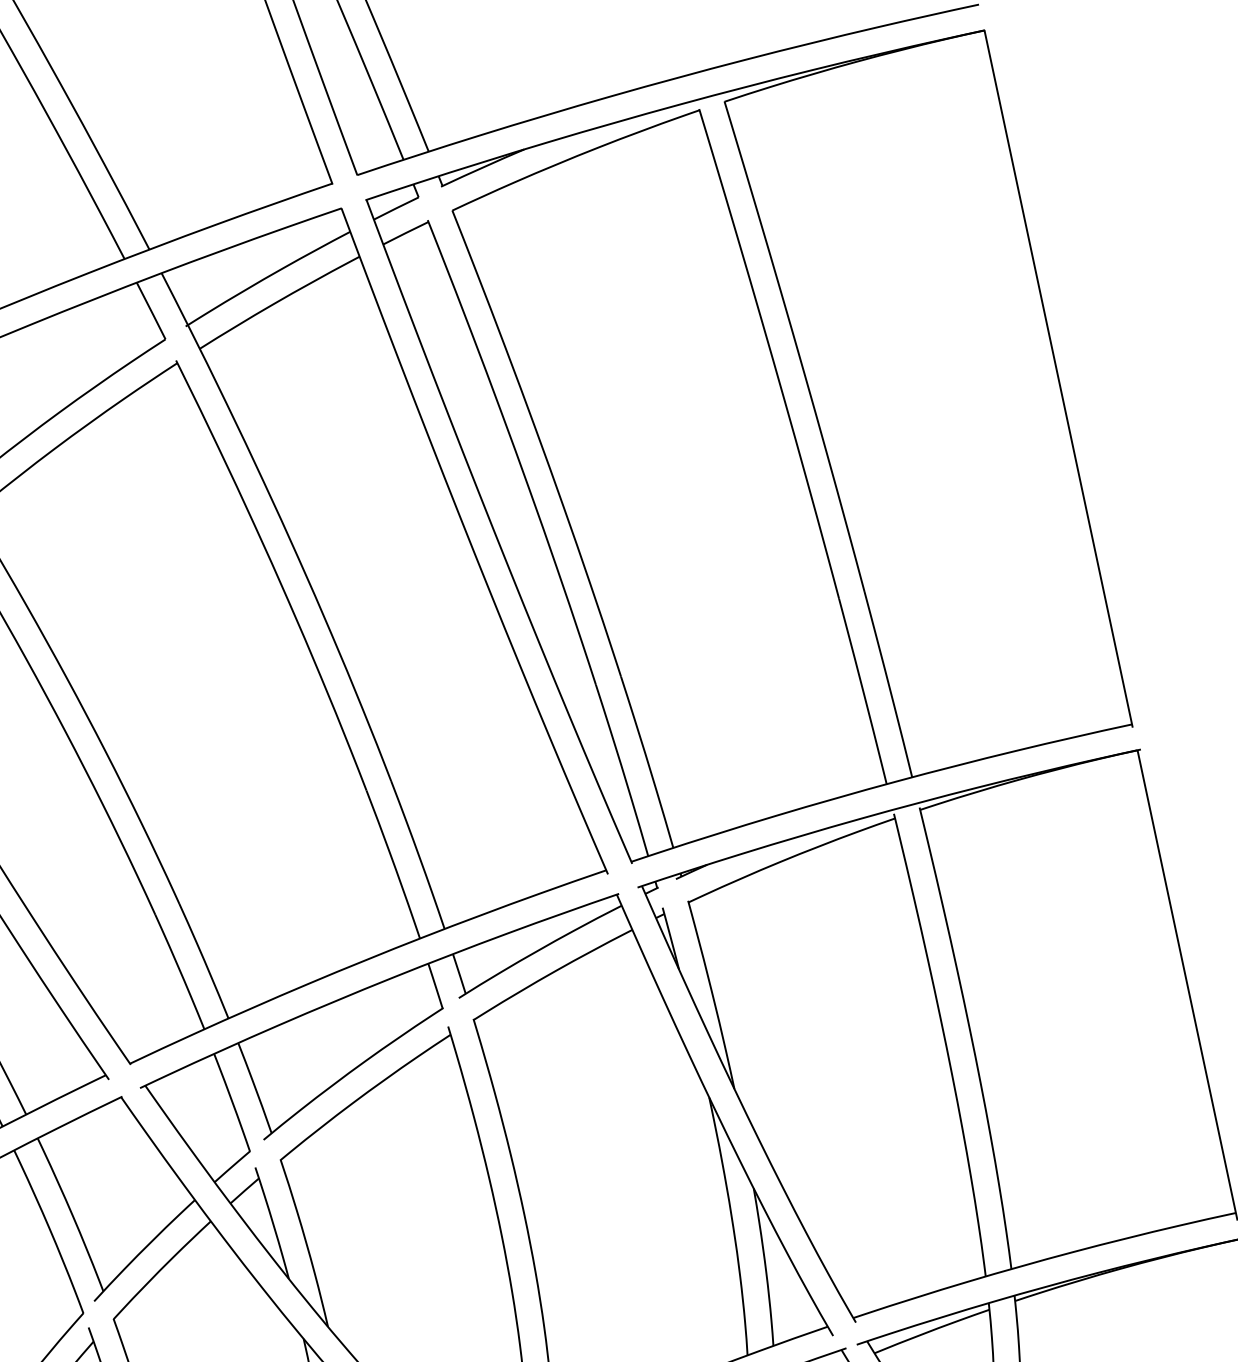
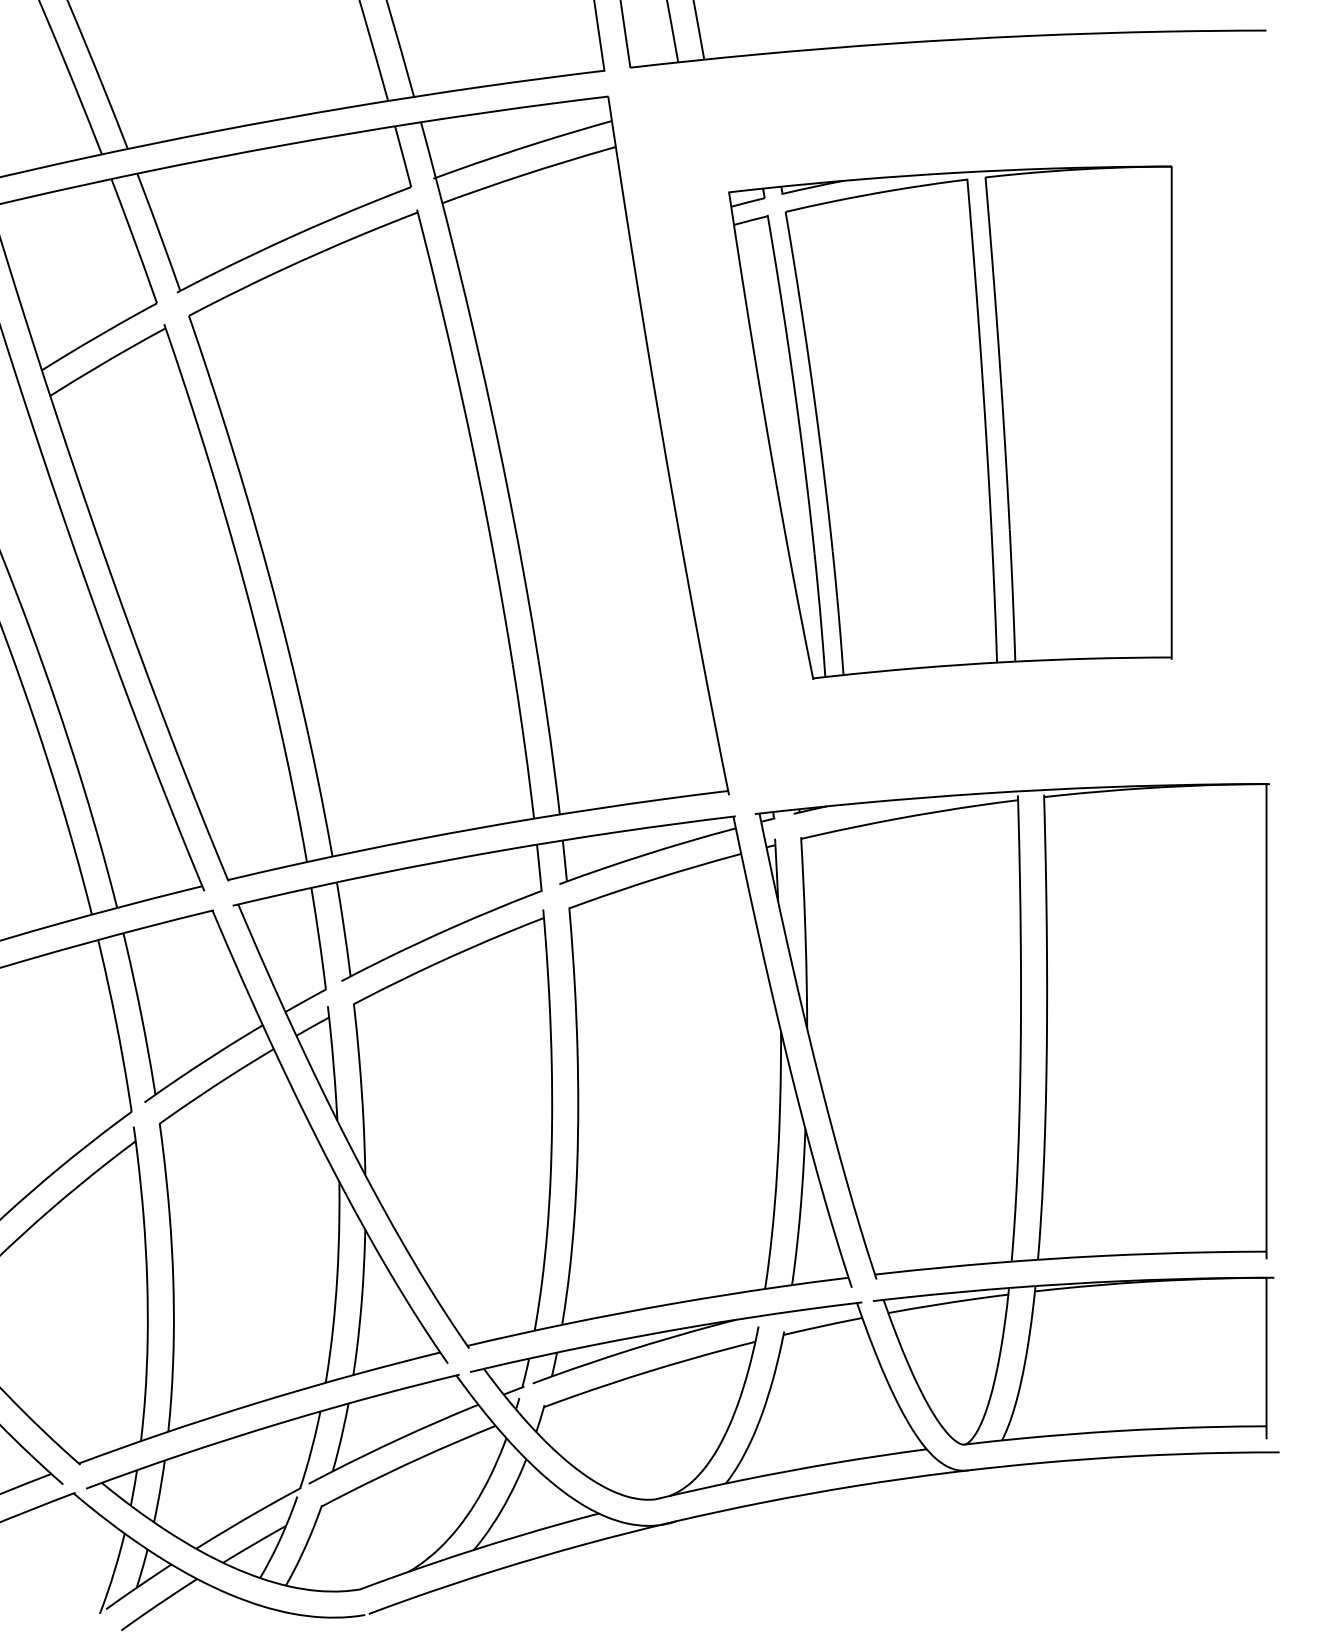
part: (748, 458) -> (950, 422), size x0.7

